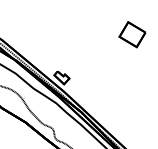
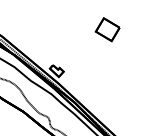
part: (132, 34) -> (107, 29), moved

